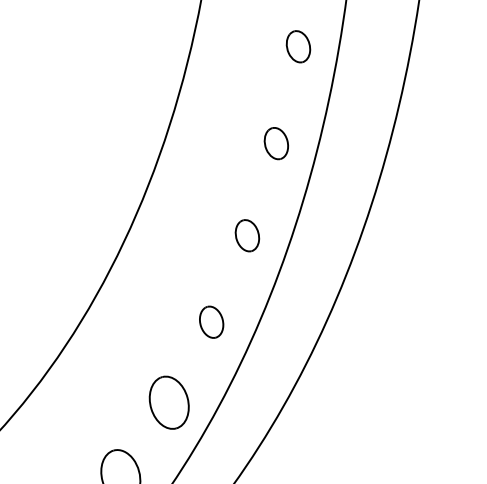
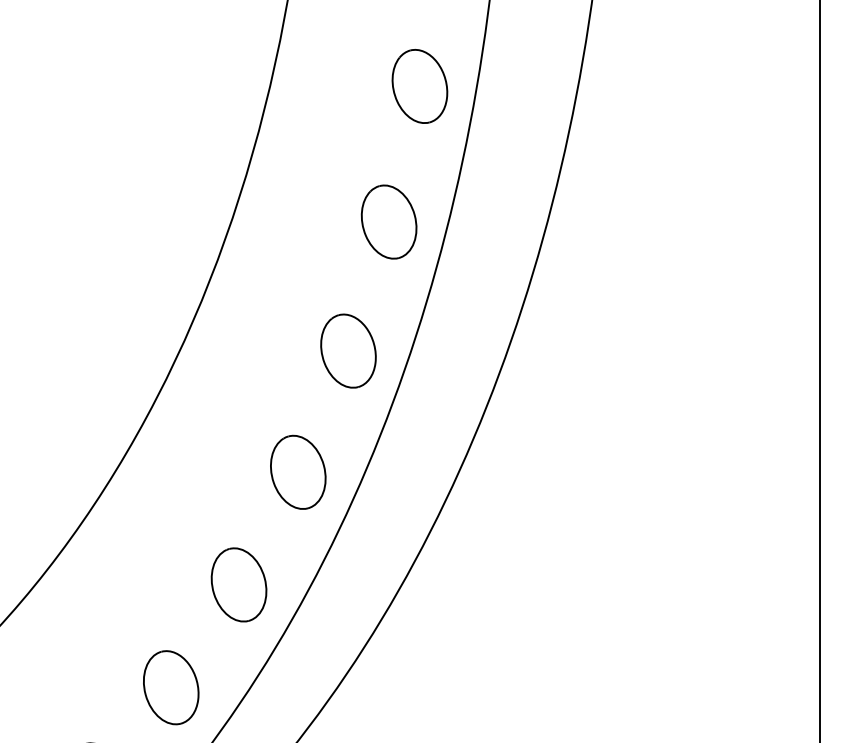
part: (298, 46) -> (419, 86), size x1.67
part: (276, 143) -> (388, 221), size x1.67
part: (247, 235) -> (348, 350), size x1.67
part: (211, 321) -> (298, 471), size x1.67

